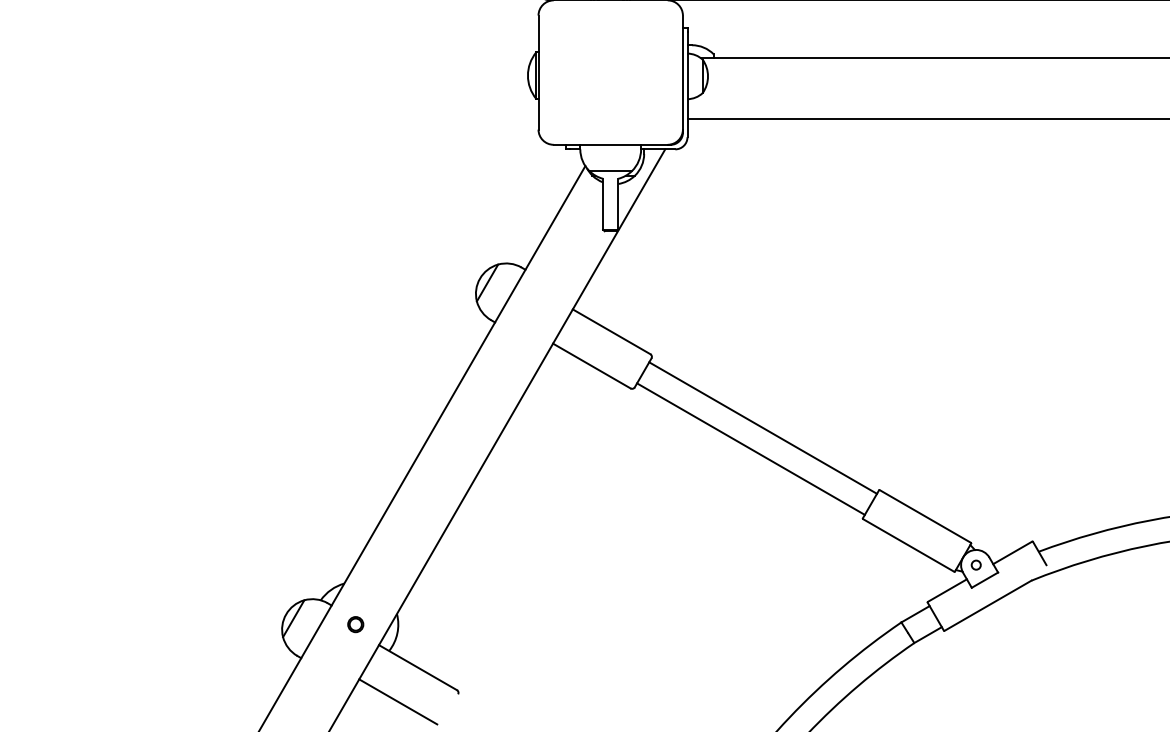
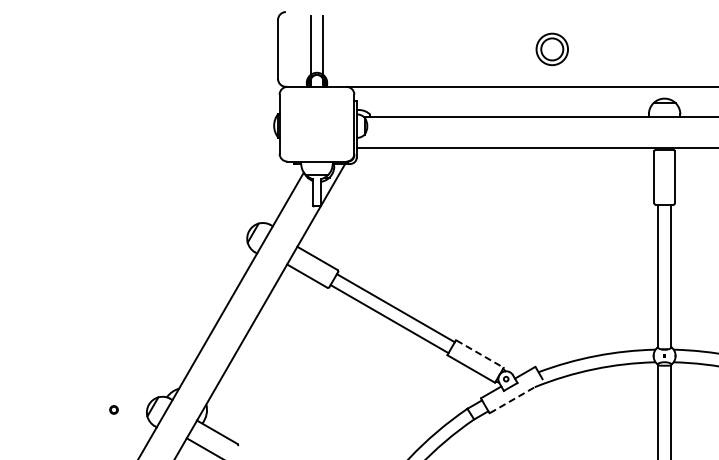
line: (926, 517) -> (480, 354), solid -> dashed
line: (988, 606) -> (512, 400), solid -> dashed
part: (354, 623) -> (113, 409), moved

